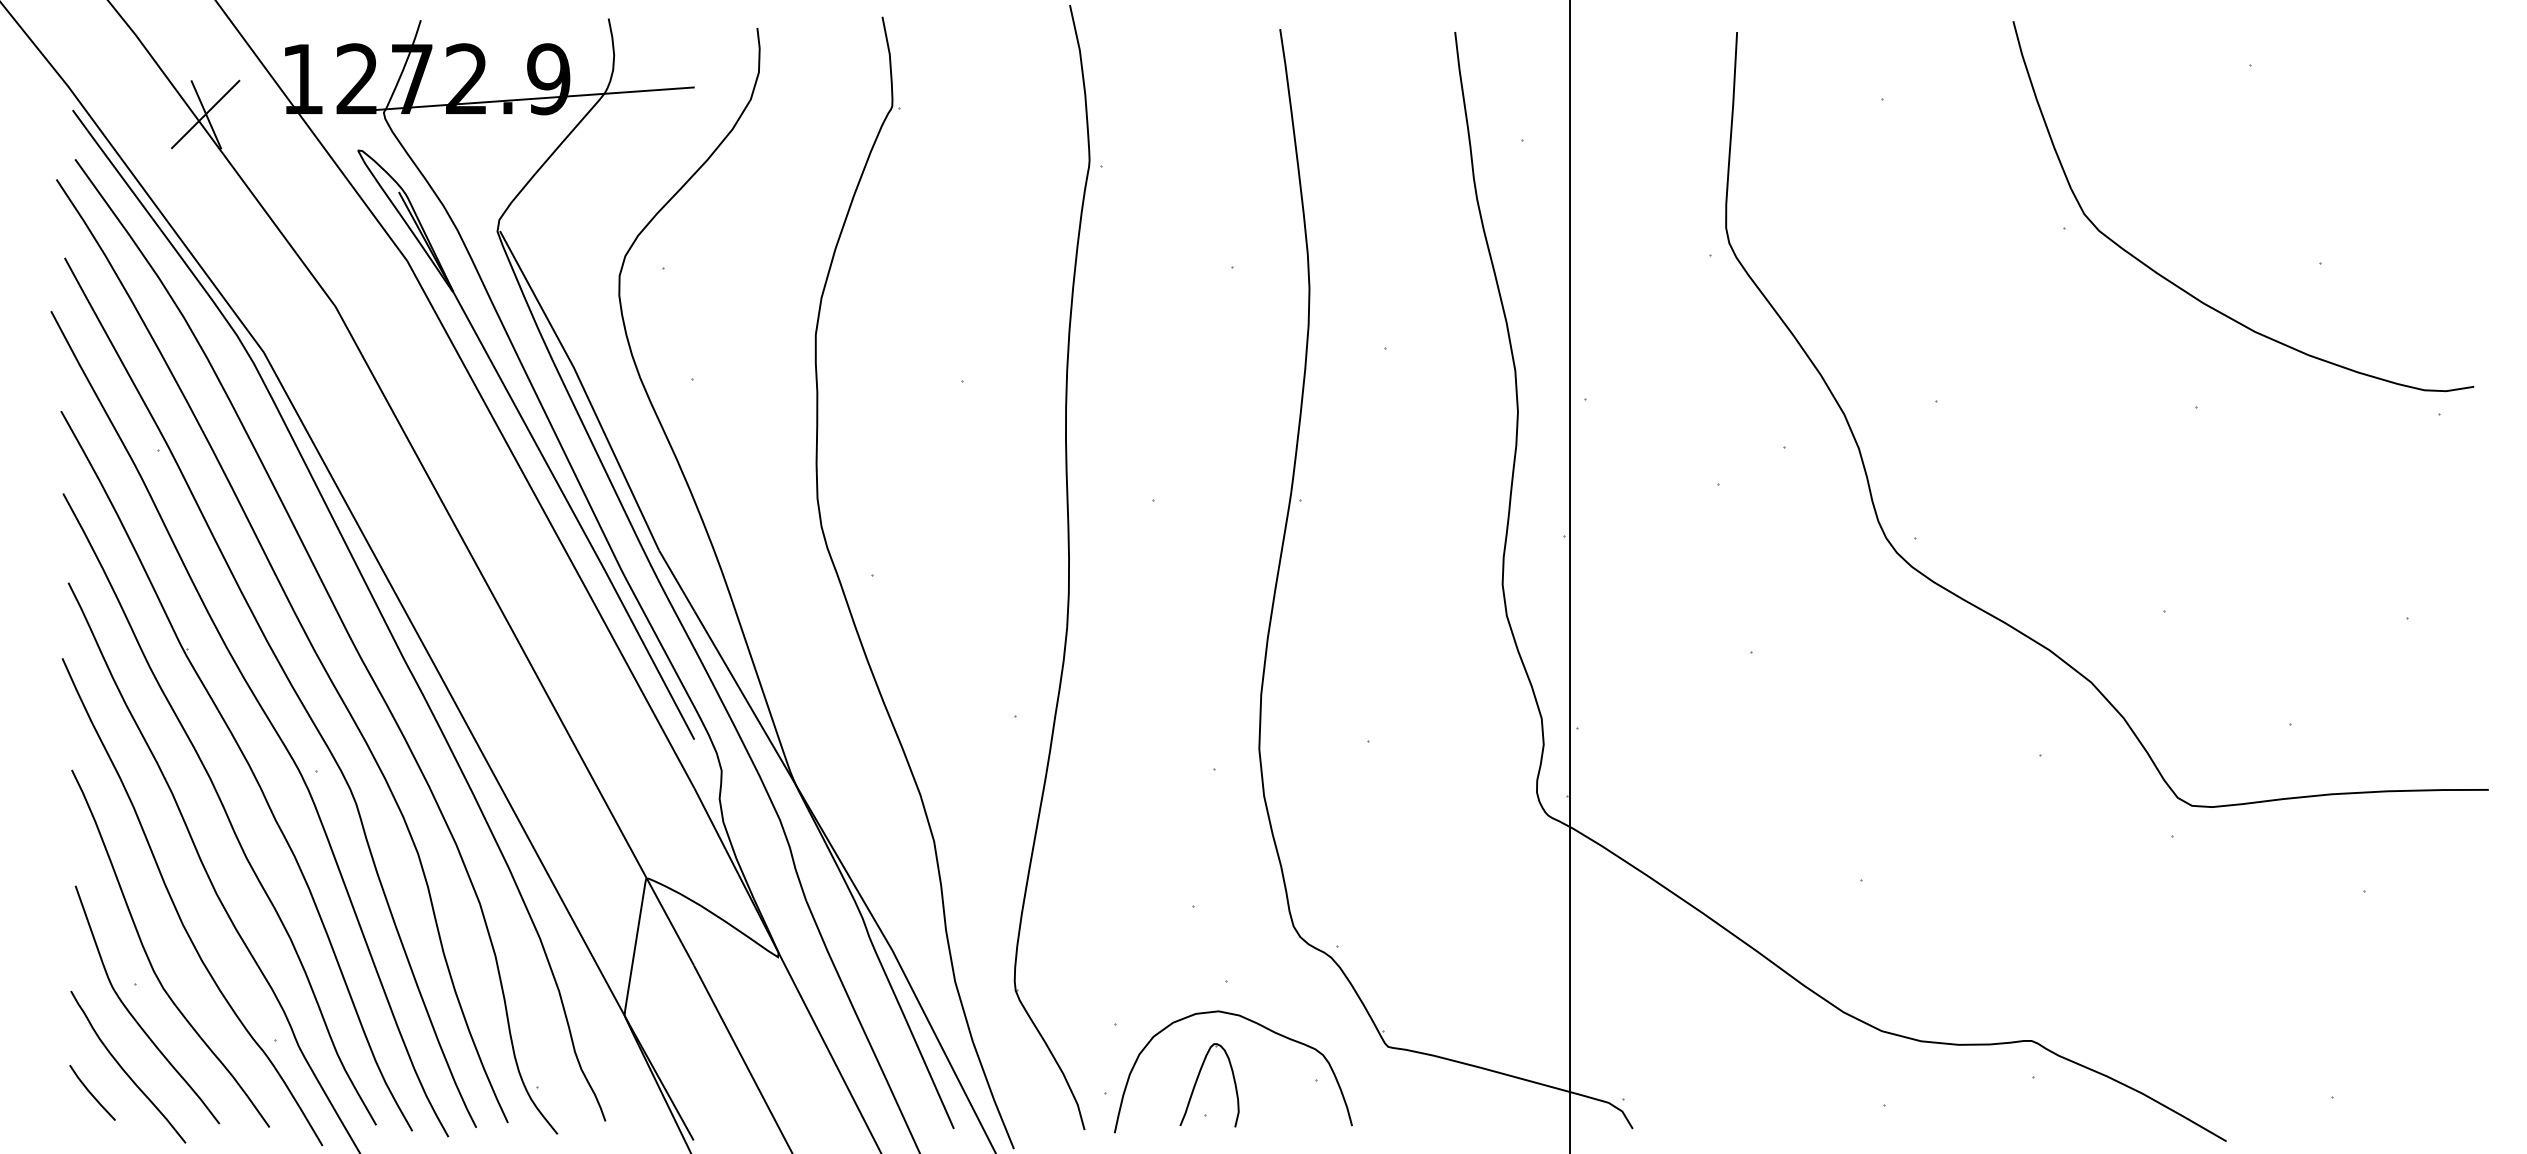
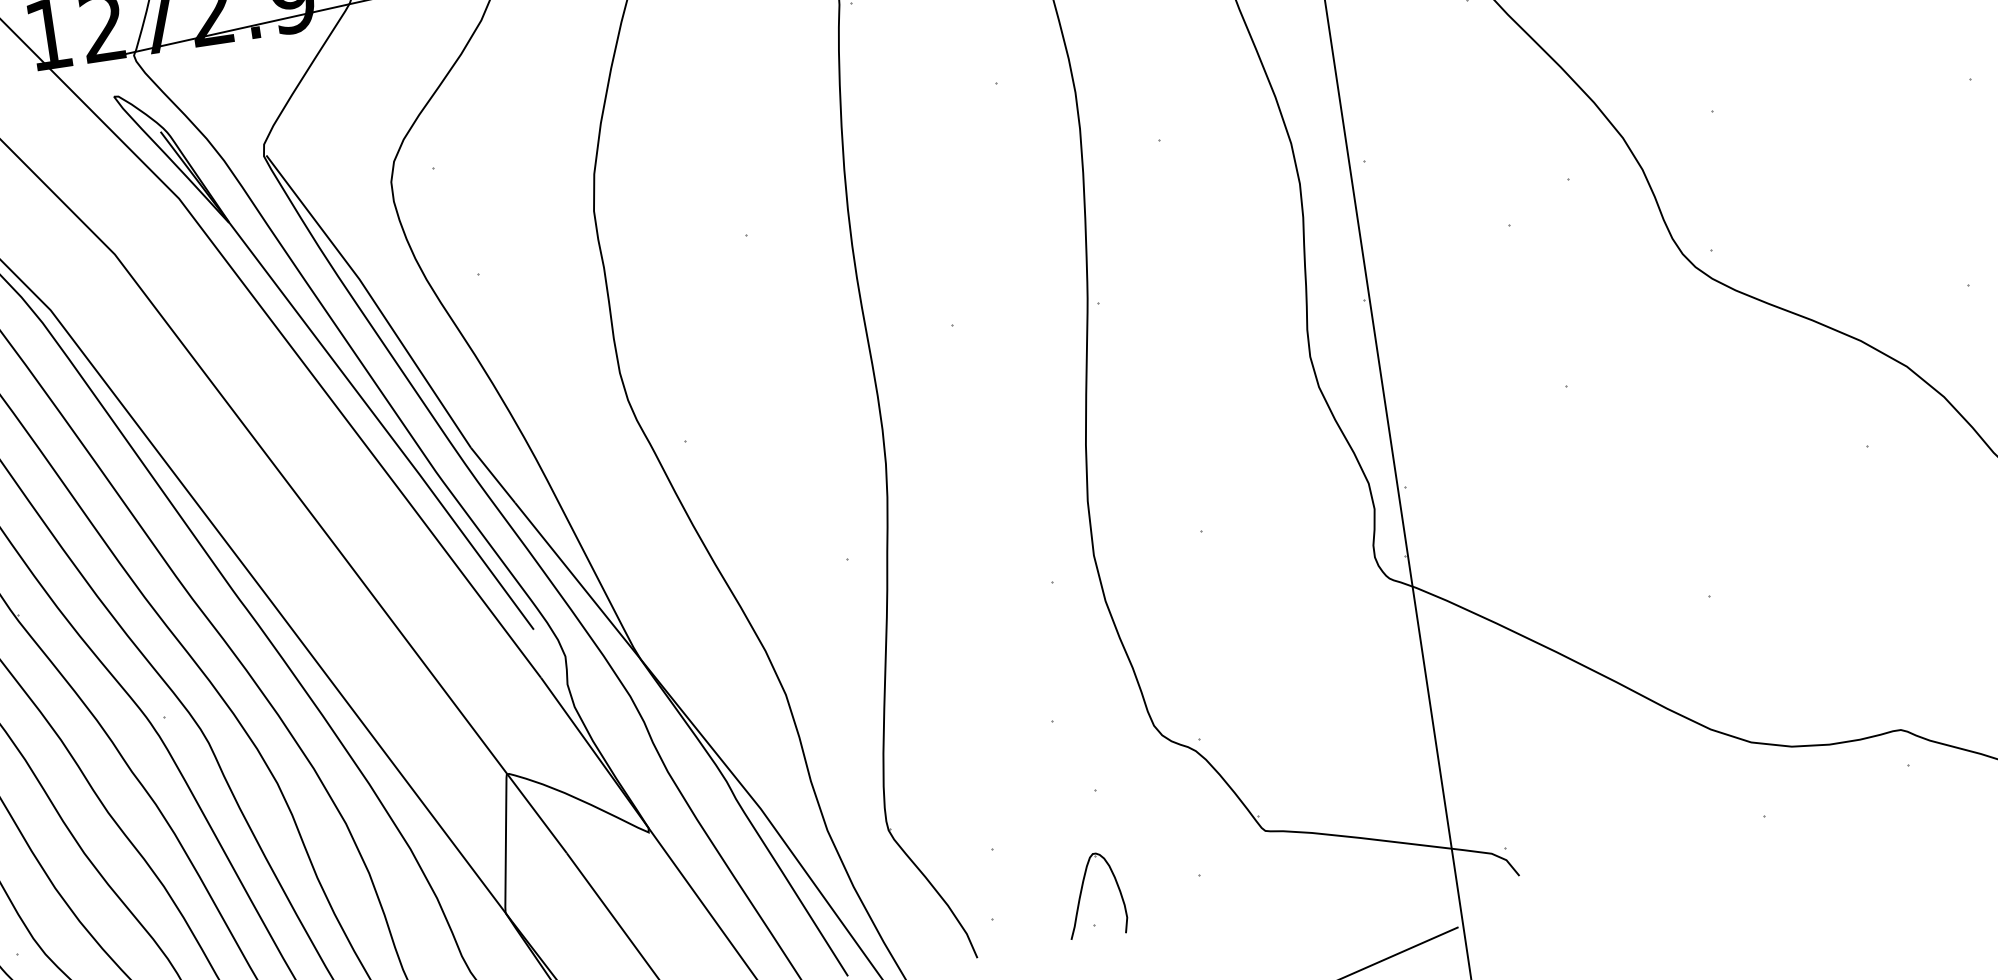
curve: (1256, 1024) -> (1131, 828), removed

